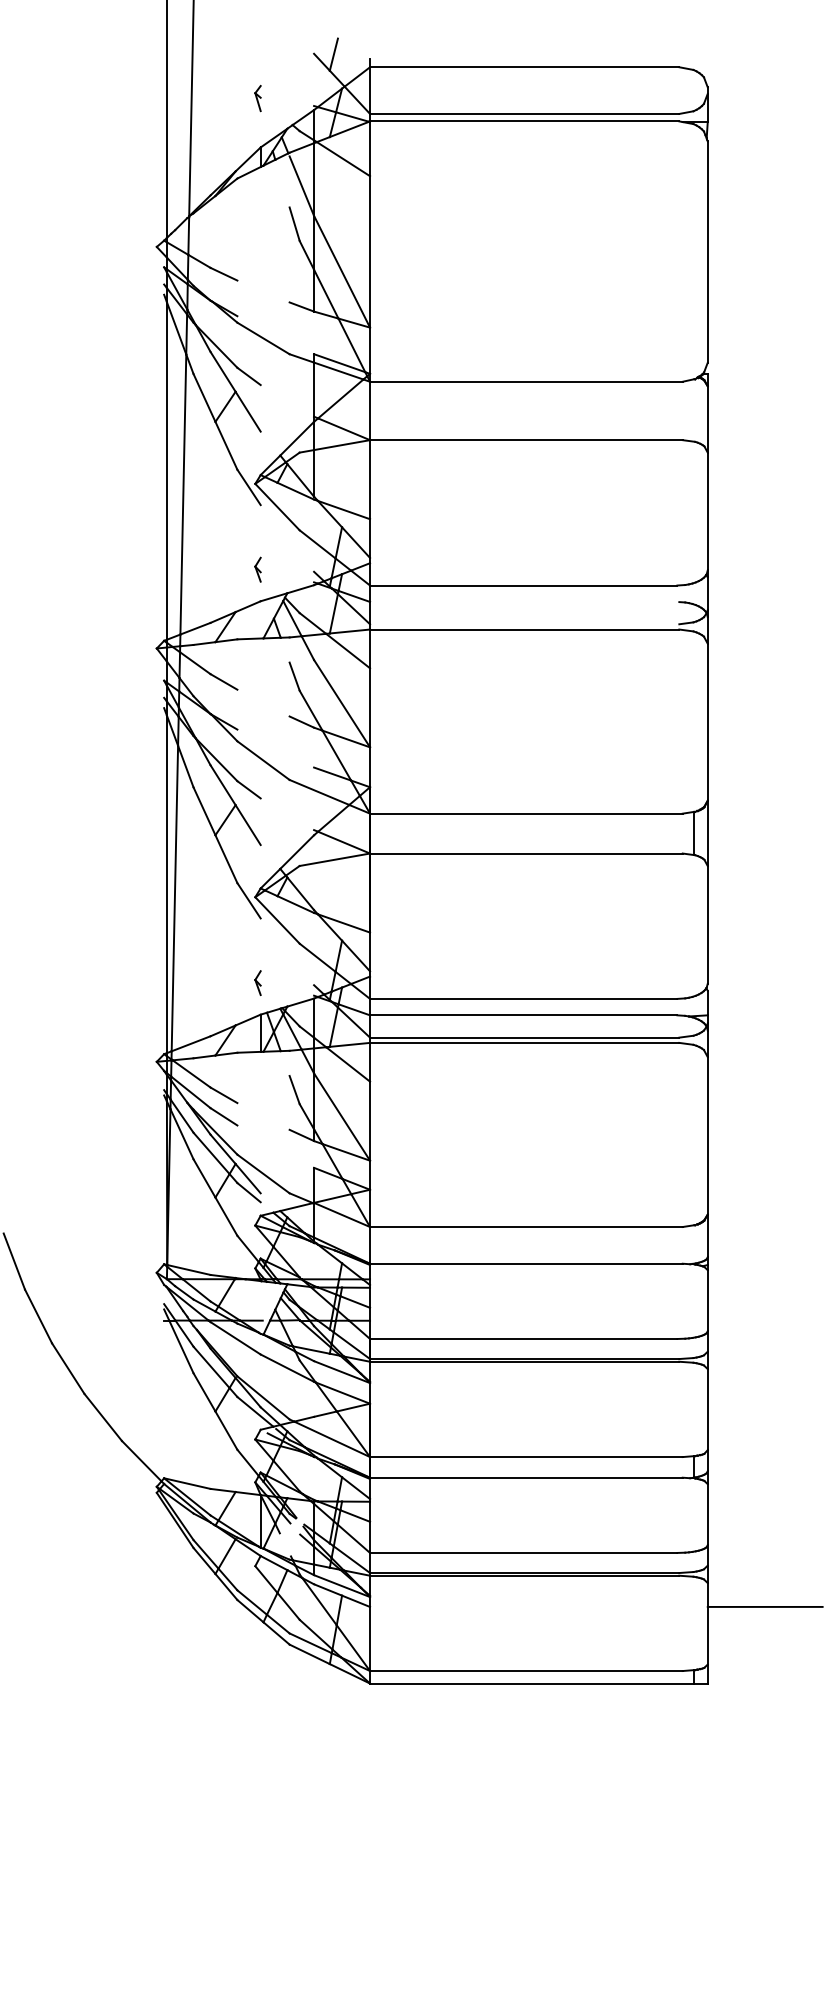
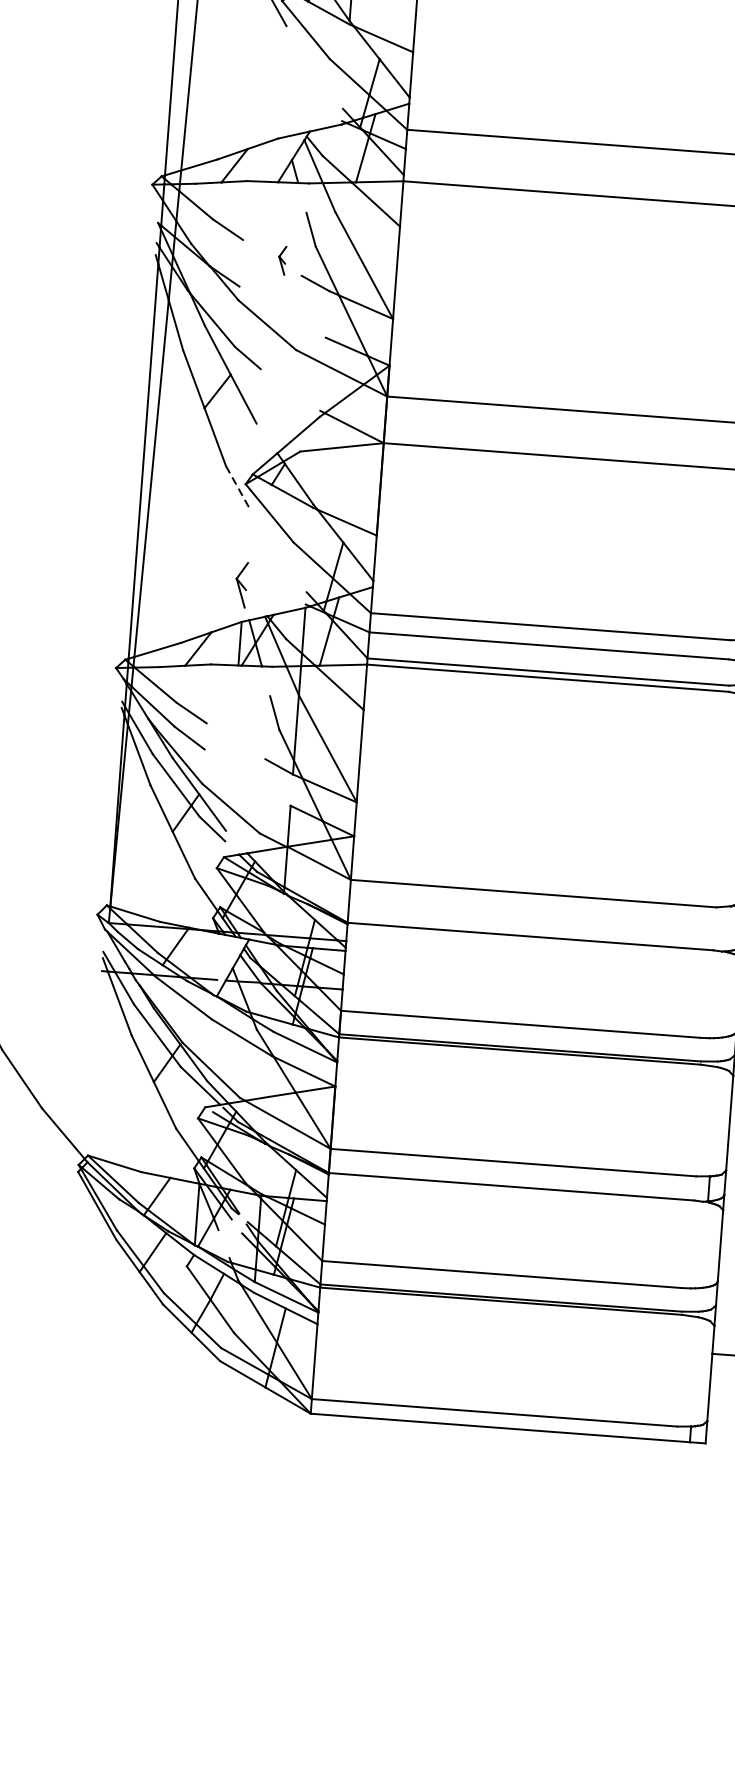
part: (257, 569) -> (281, 260), moved
line: (249, 901) -> (238, 488), solid -> dashed
part: (257, 982) -> (240, 584), size x1.6

